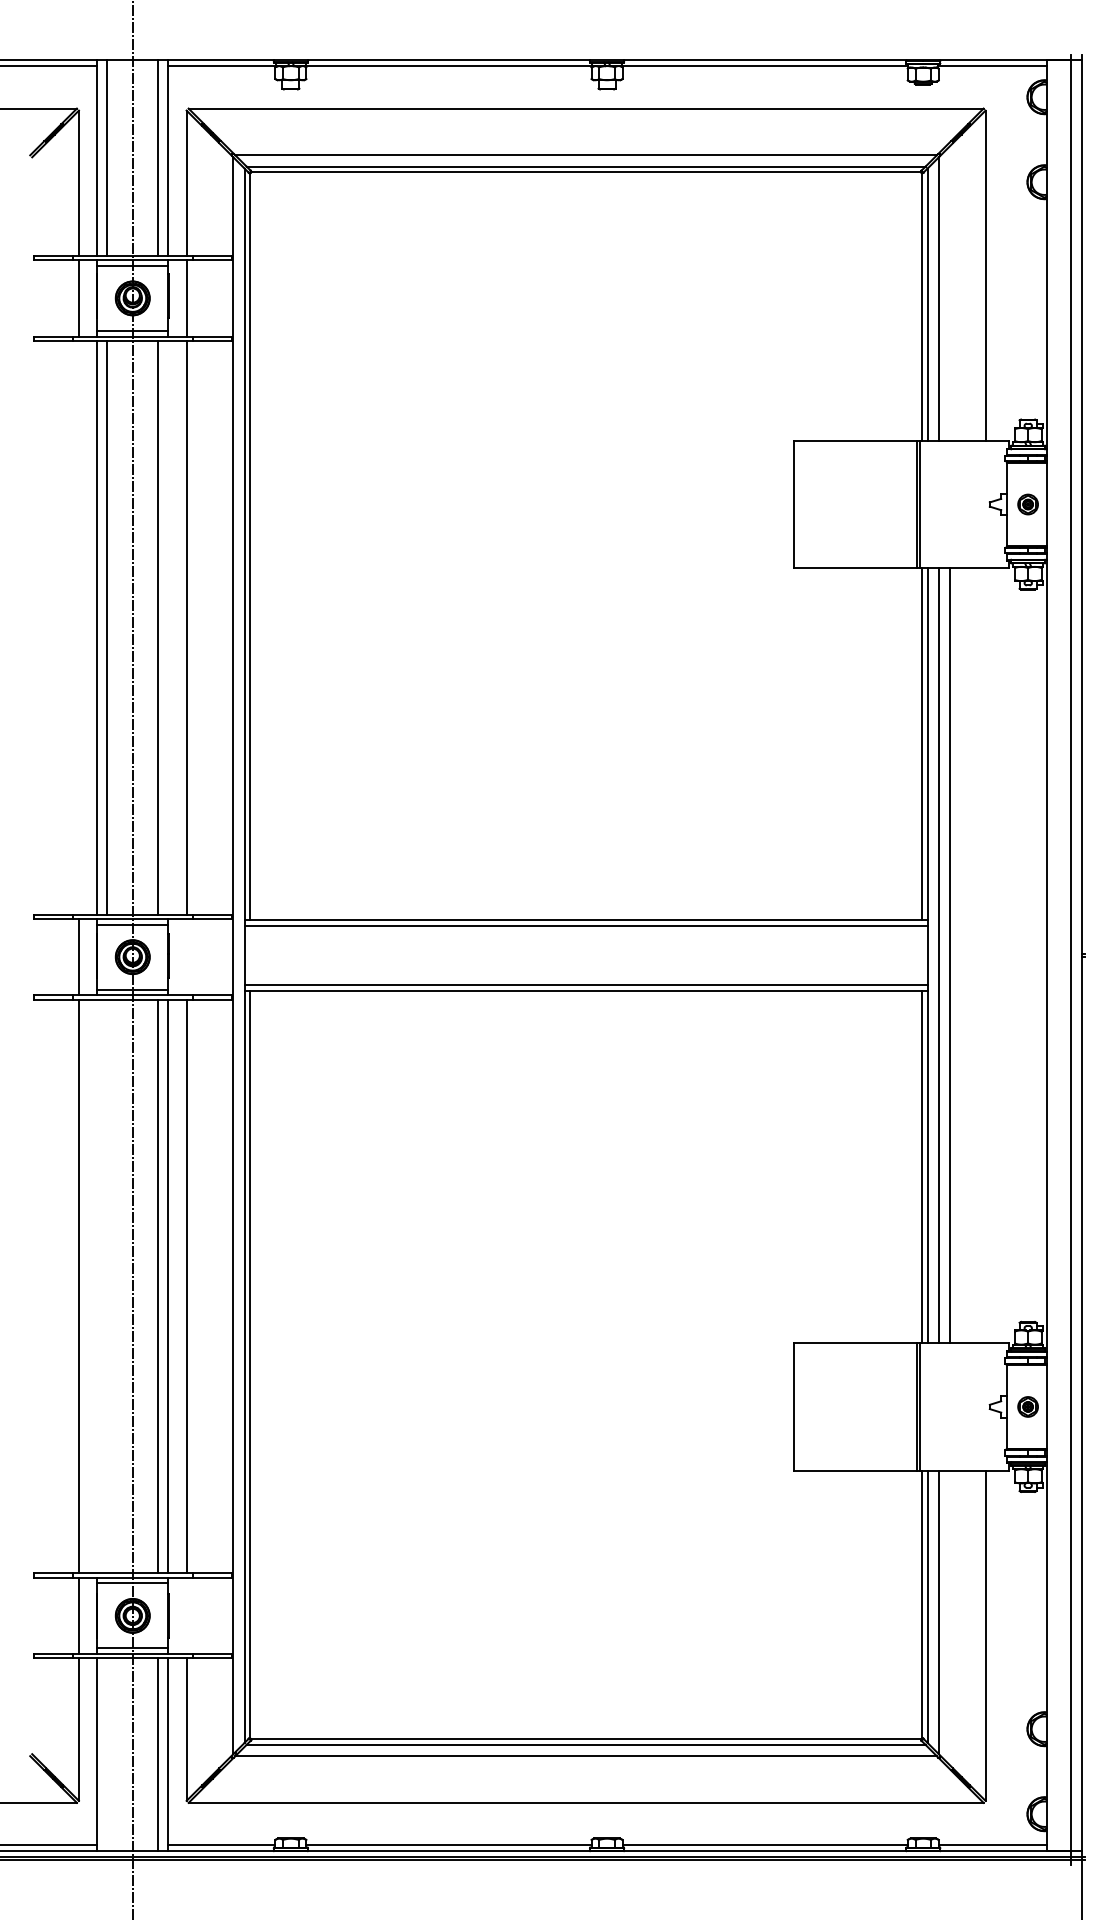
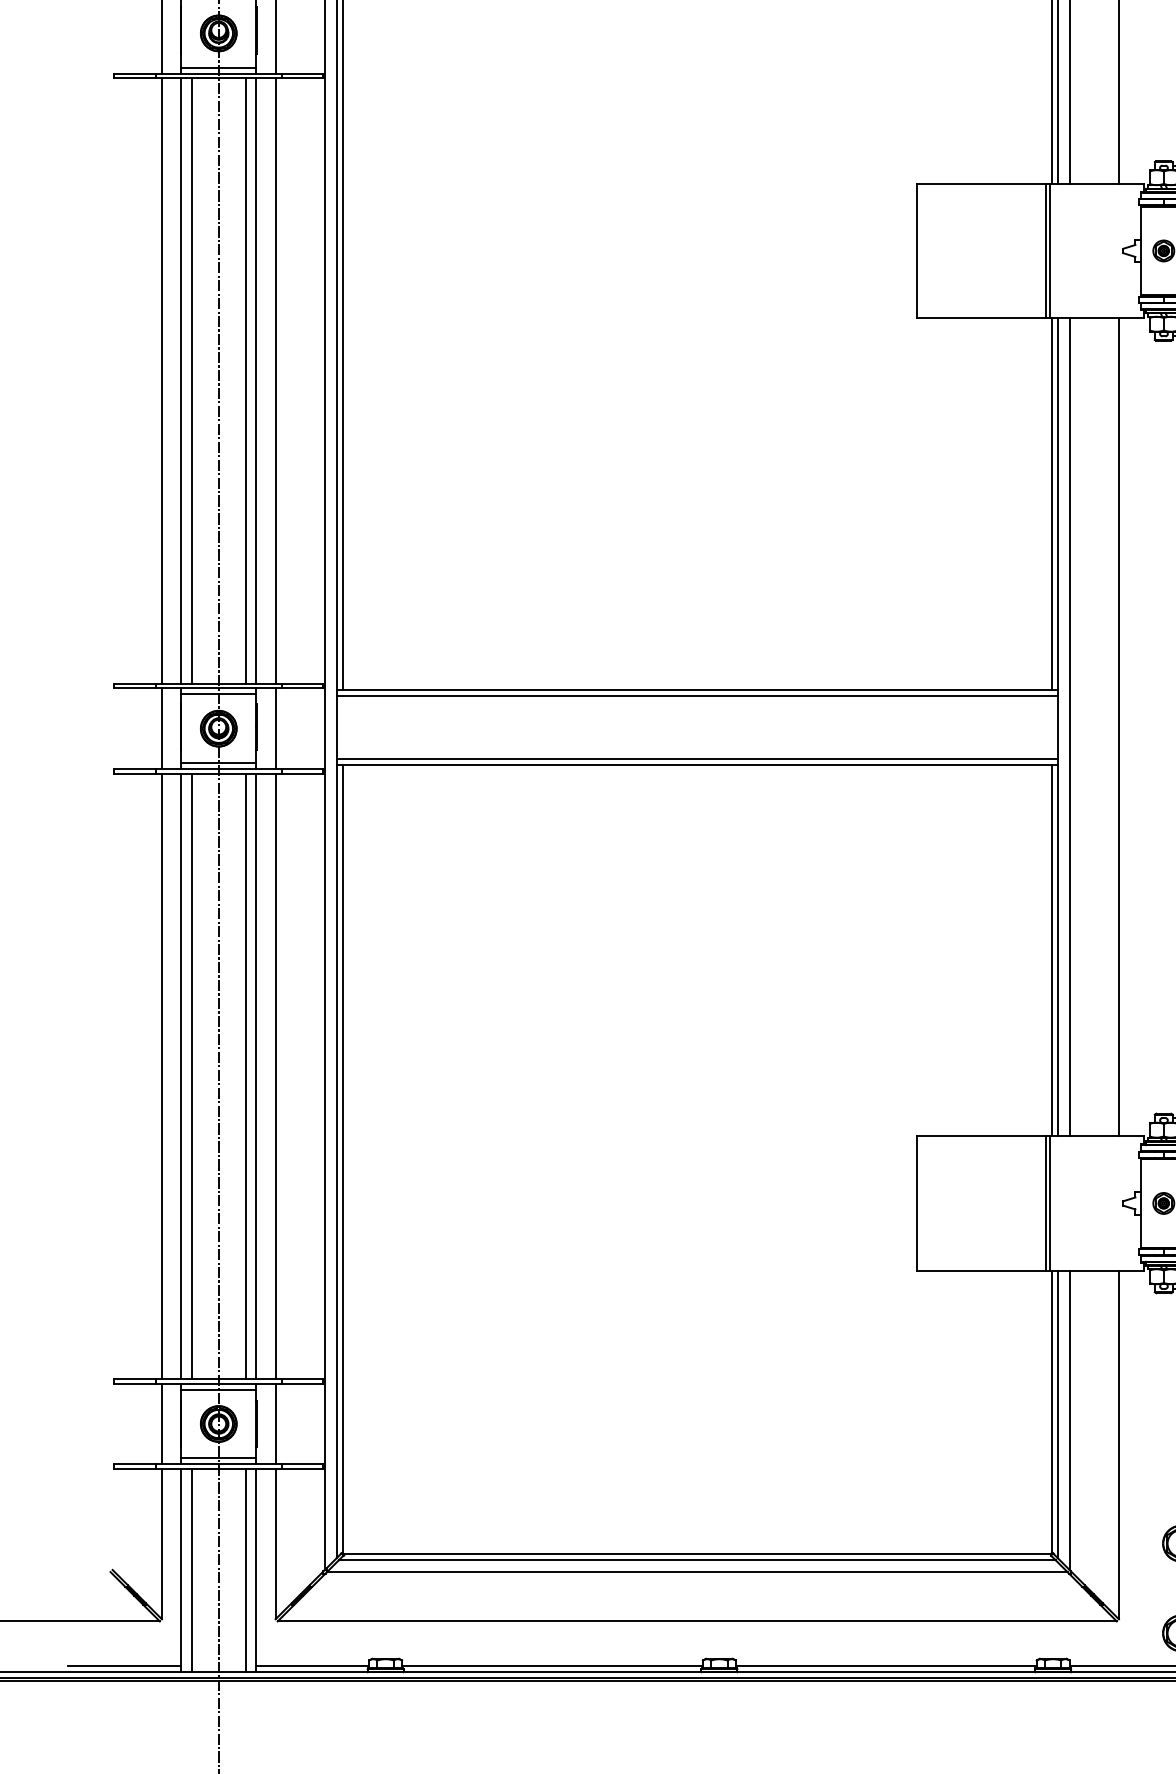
line: (78, 627) -> (161, 380), added
line: (168, 627) -> (256, 380), added
line: (949, 955) -> (1118, 726), moved
line: (186, 956) -> (275, 728), added
line: (97, 1286) -> (181, 1076), added
line: (107, 1286) -> (192, 1076), added
line: (186, 1615) -> (275, 1423), added
line: (107, 1754) -> (192, 1570), added

